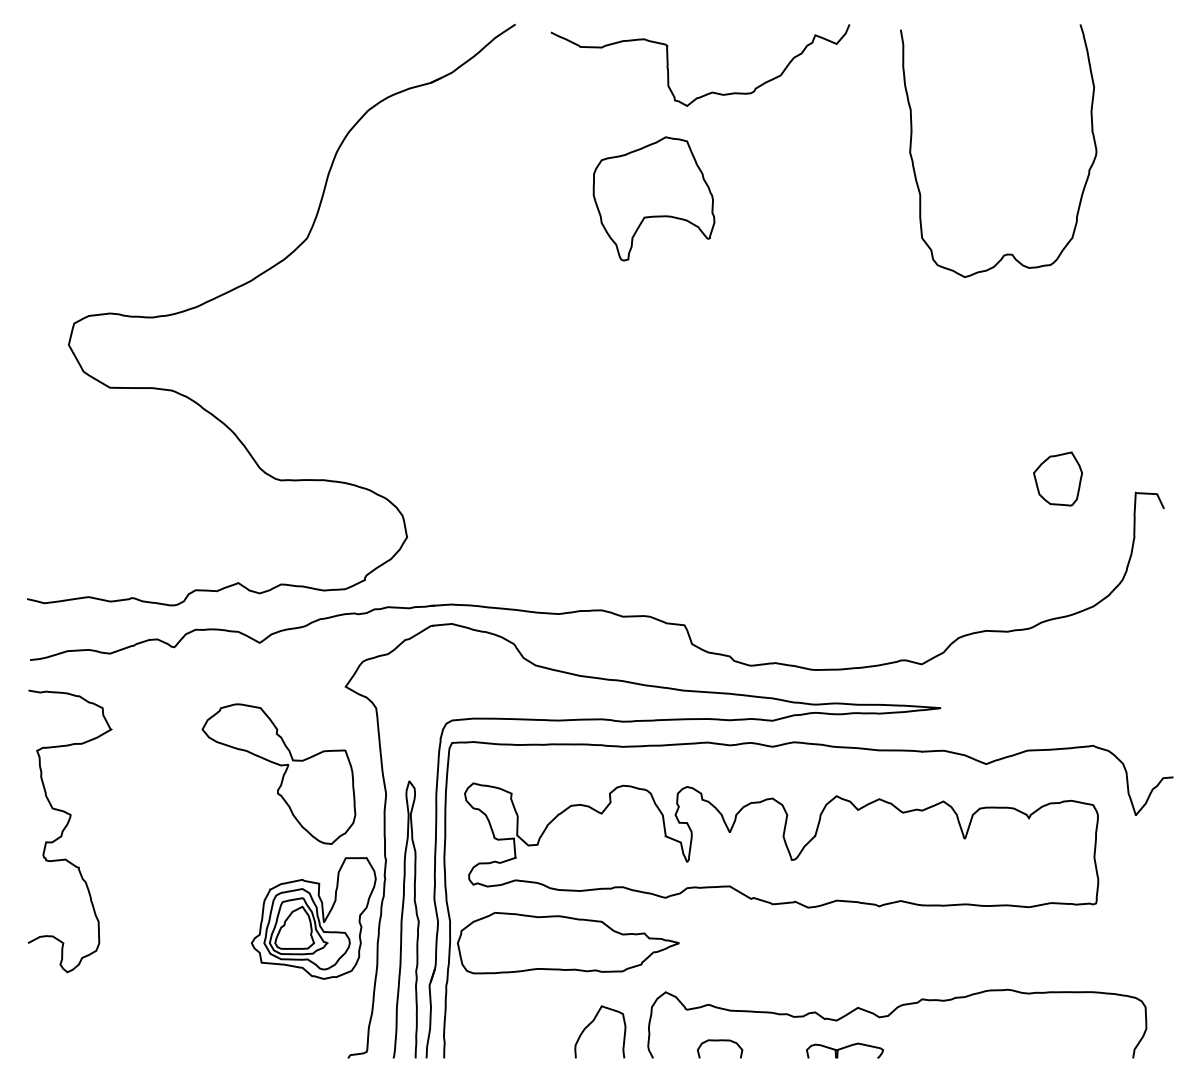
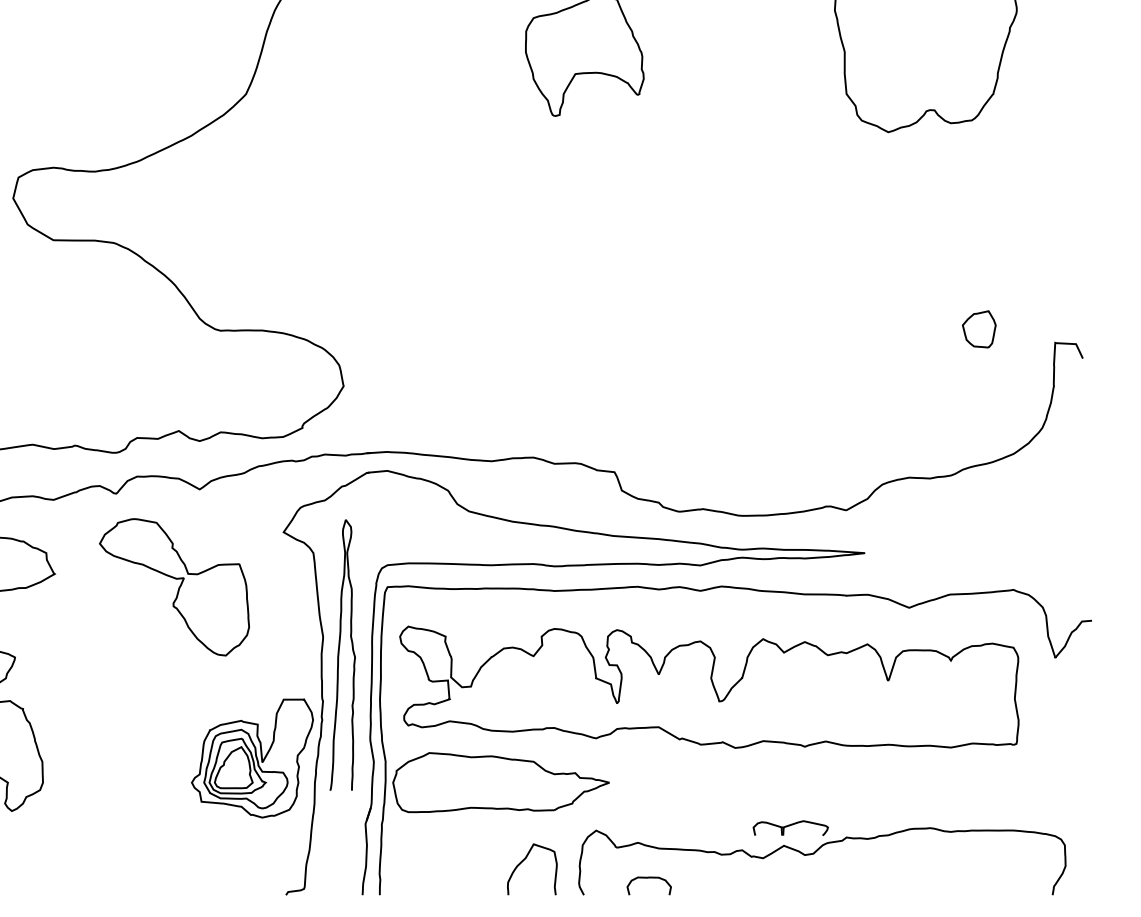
part: (1057, 478) -> (978, 328), size x0.7
part: (278, 773) -> (174, 586), moved
curve: (402, 919) -> (339, 655), moved
part: (844, 1050) -> (790, 827), moved

